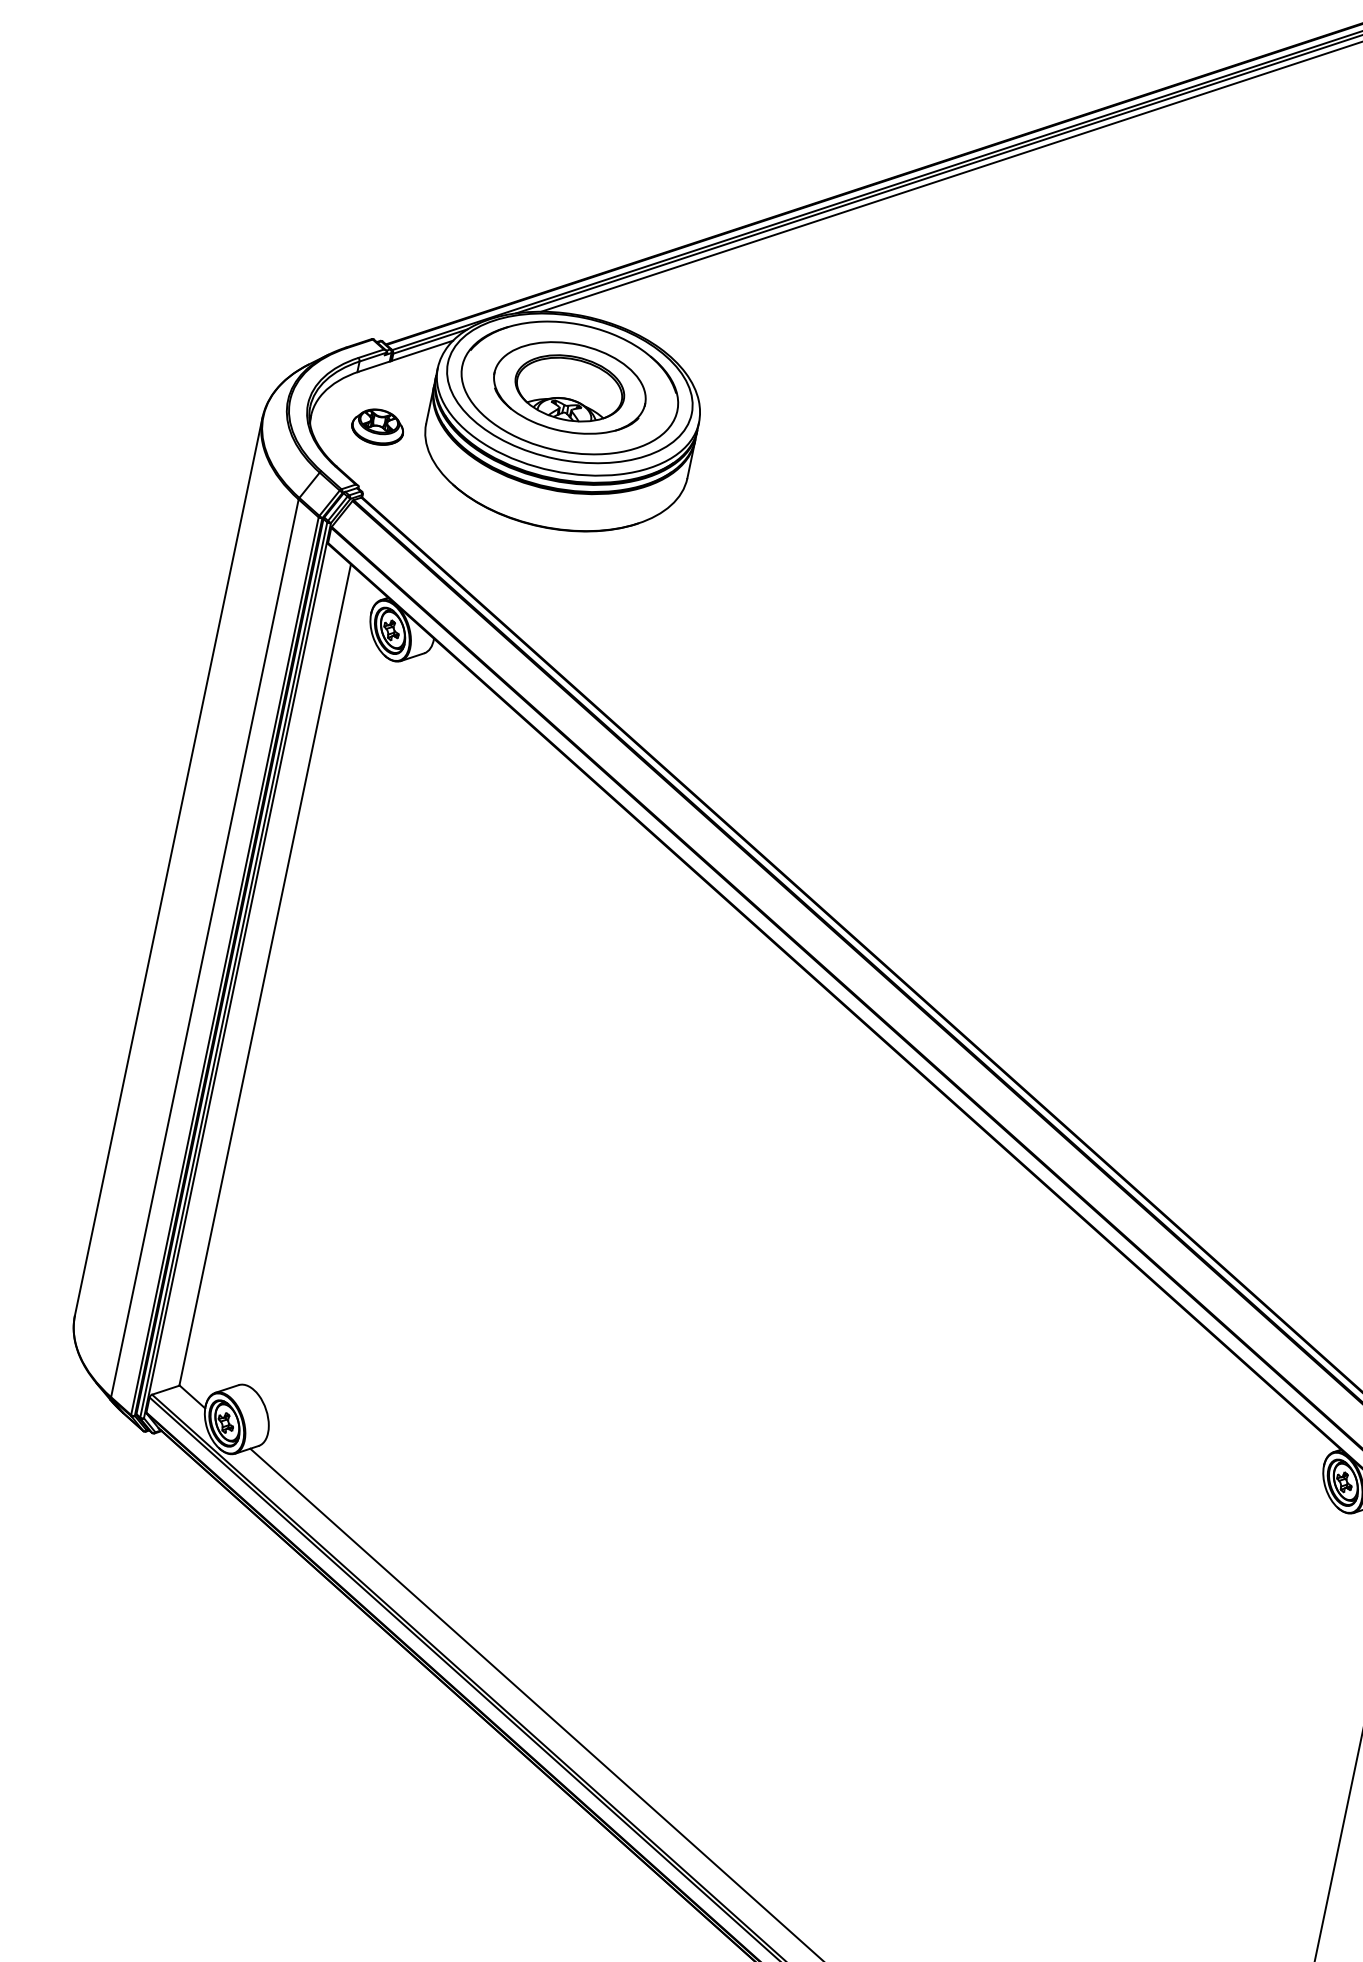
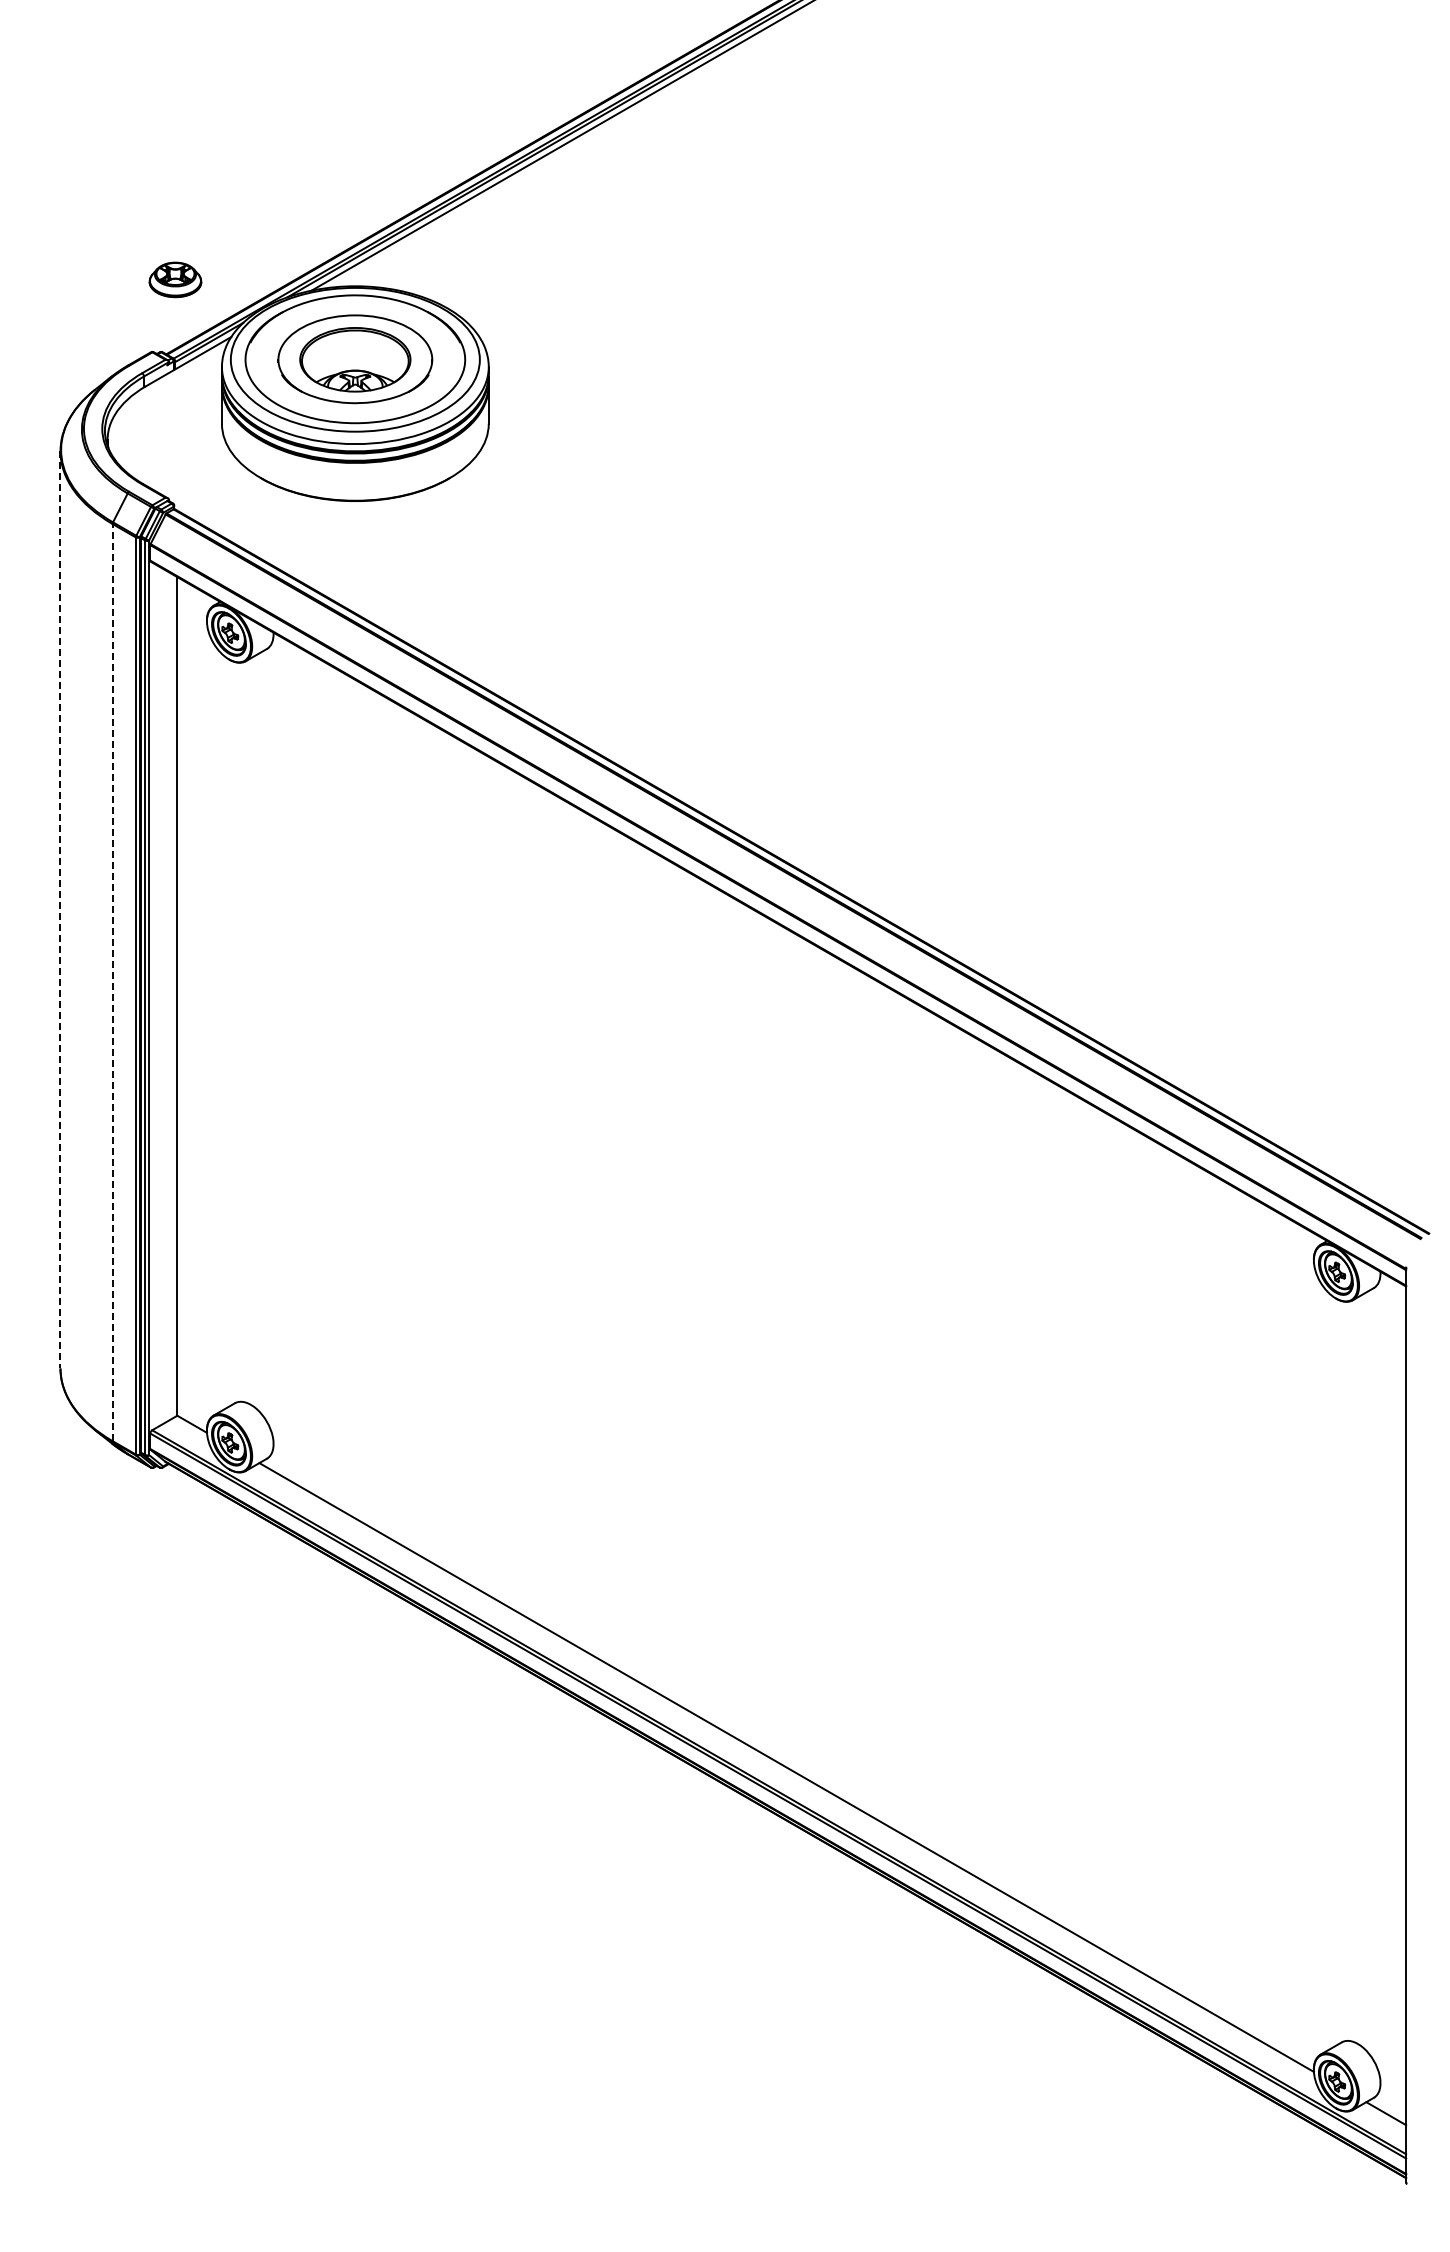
part: (378, 426) -> (175, 279), moved
line: (168, 866) -> (60, 909), solid -> dashed
line: (204, 948) -> (112, 982), solid -> dashed

